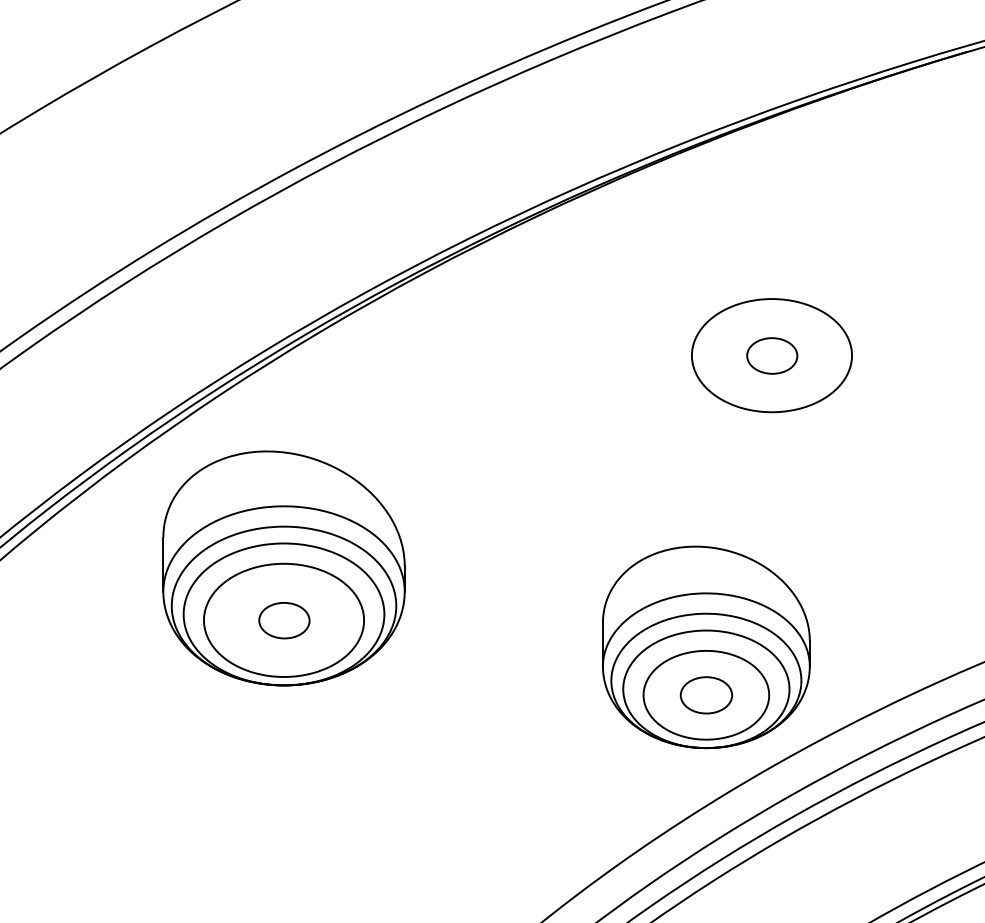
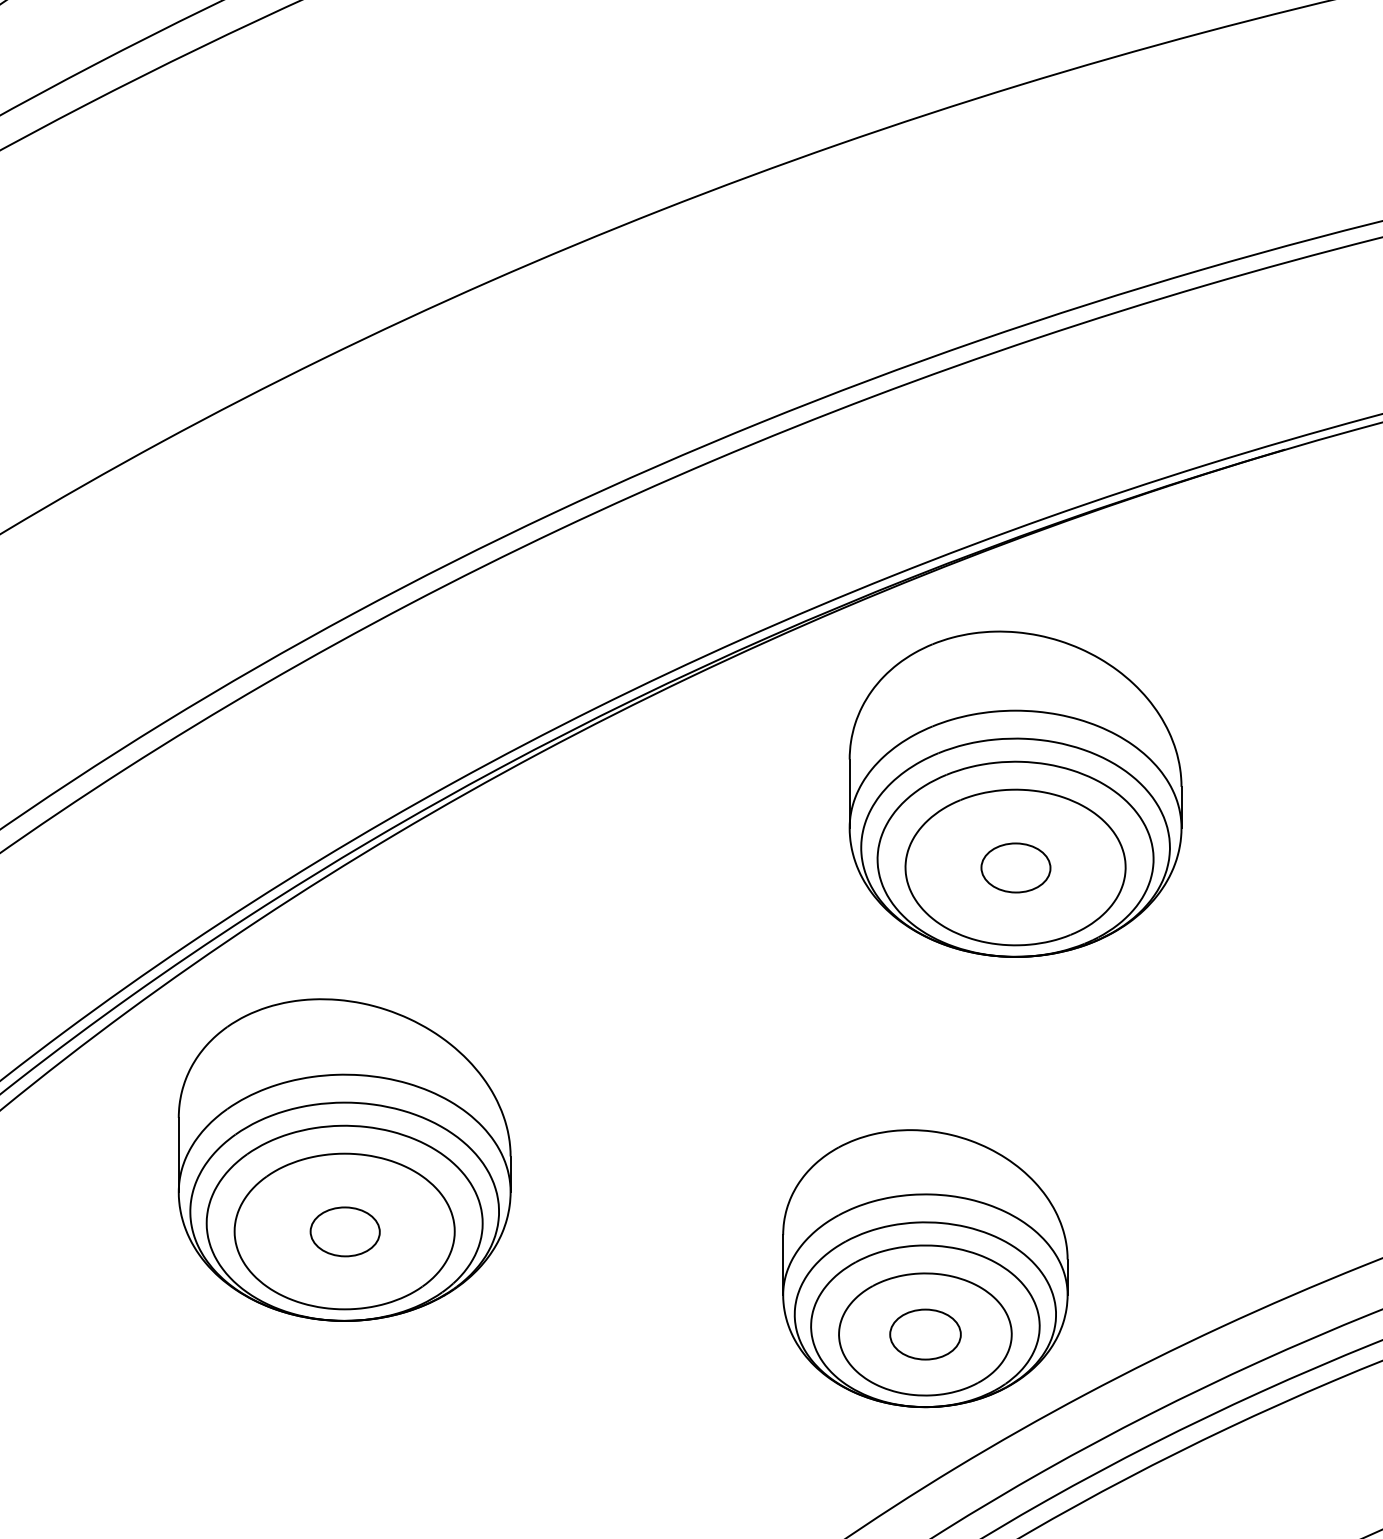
part: (771, 301) -> (1015, 793), added

